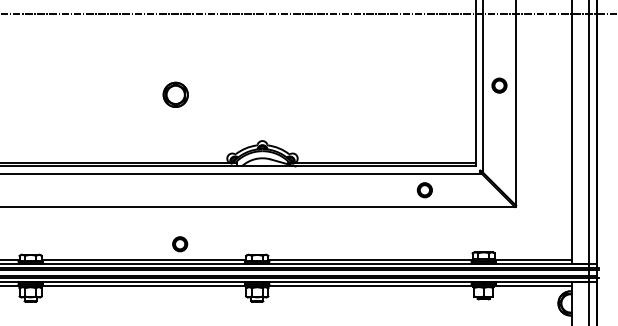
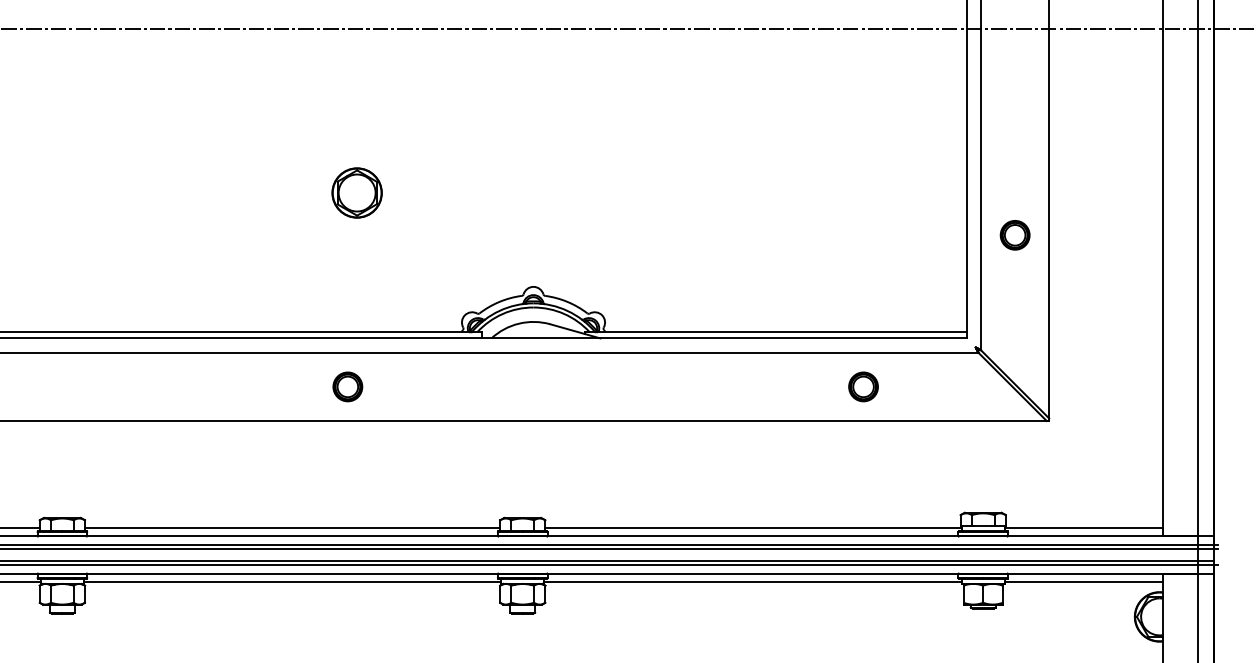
part: (499, 85) -> (1015, 234), moved
part: (180, 244) -> (348, 387), moved

